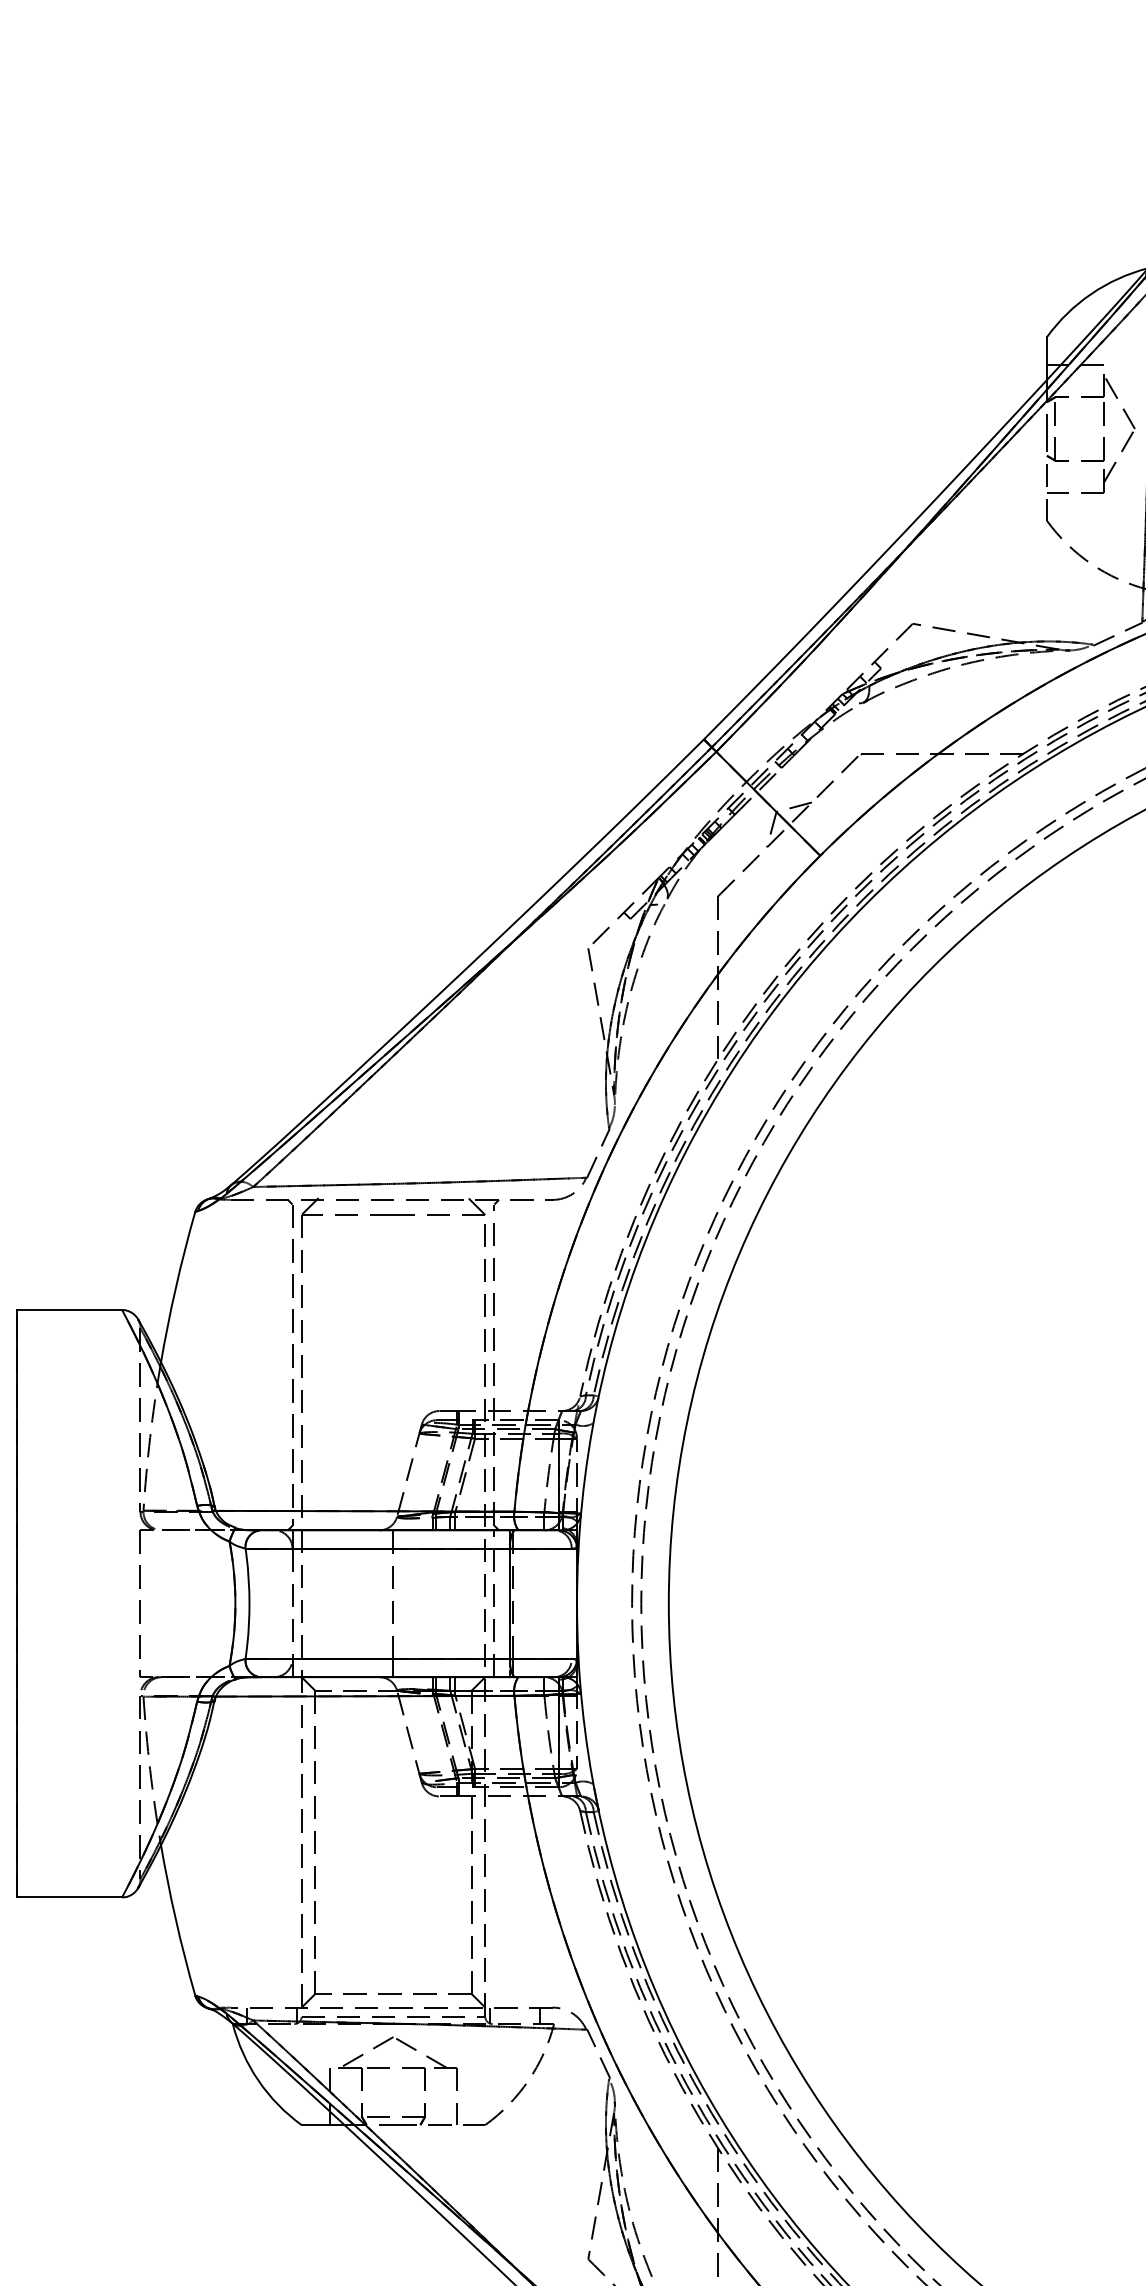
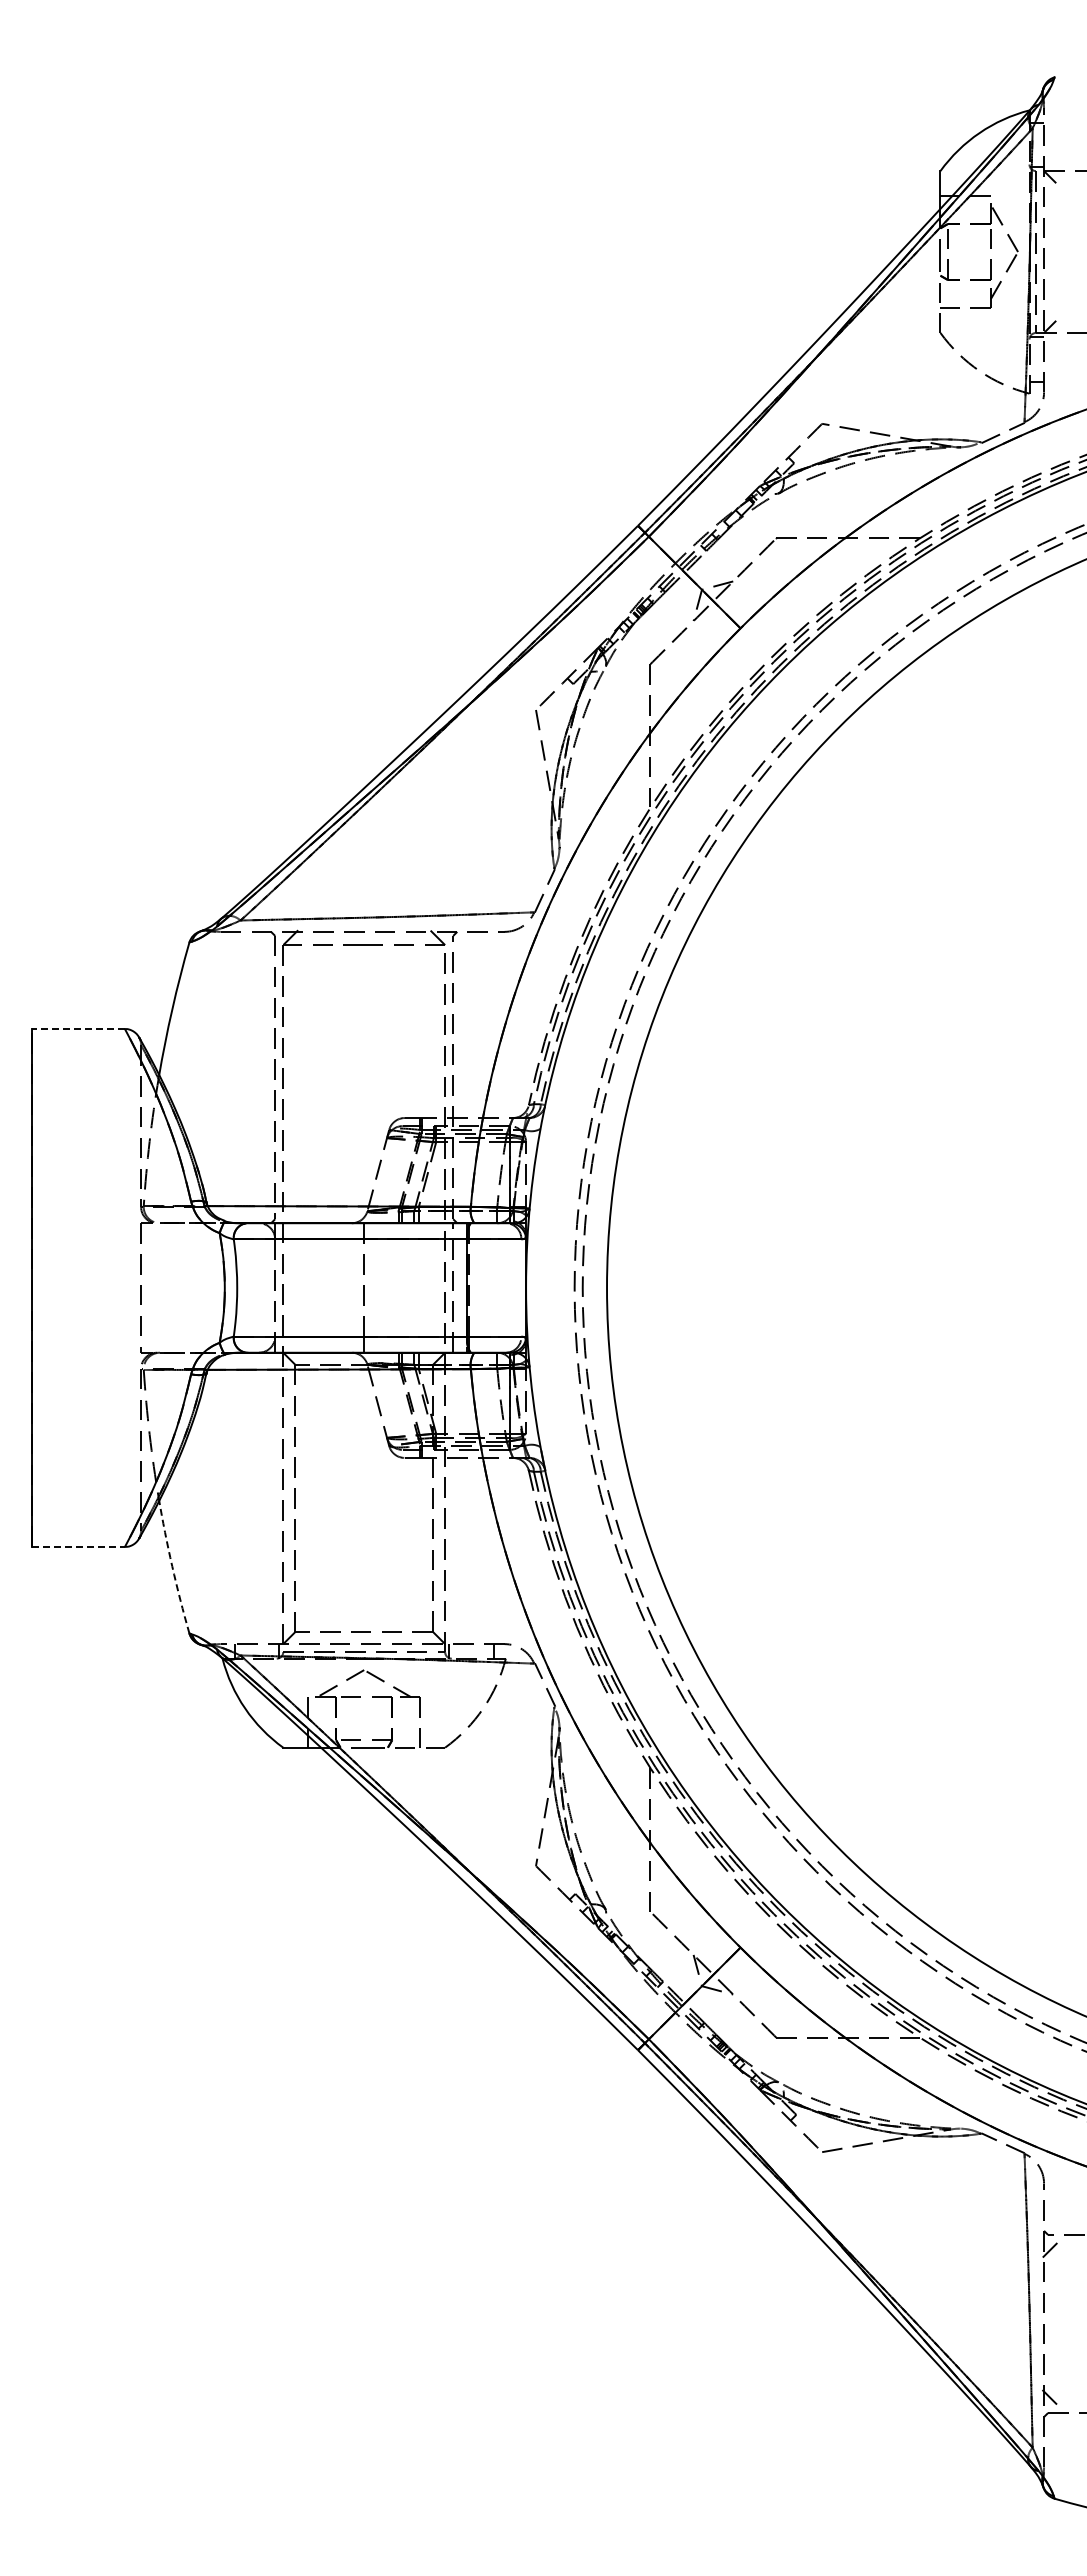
line: (69, 1310) -> (78, 1029), solid -> dashed
line: (70, 1896) -> (79, 1546), solid -> dashed
arc: (176, 1919) -> (172, 1566), solid -> dashed

